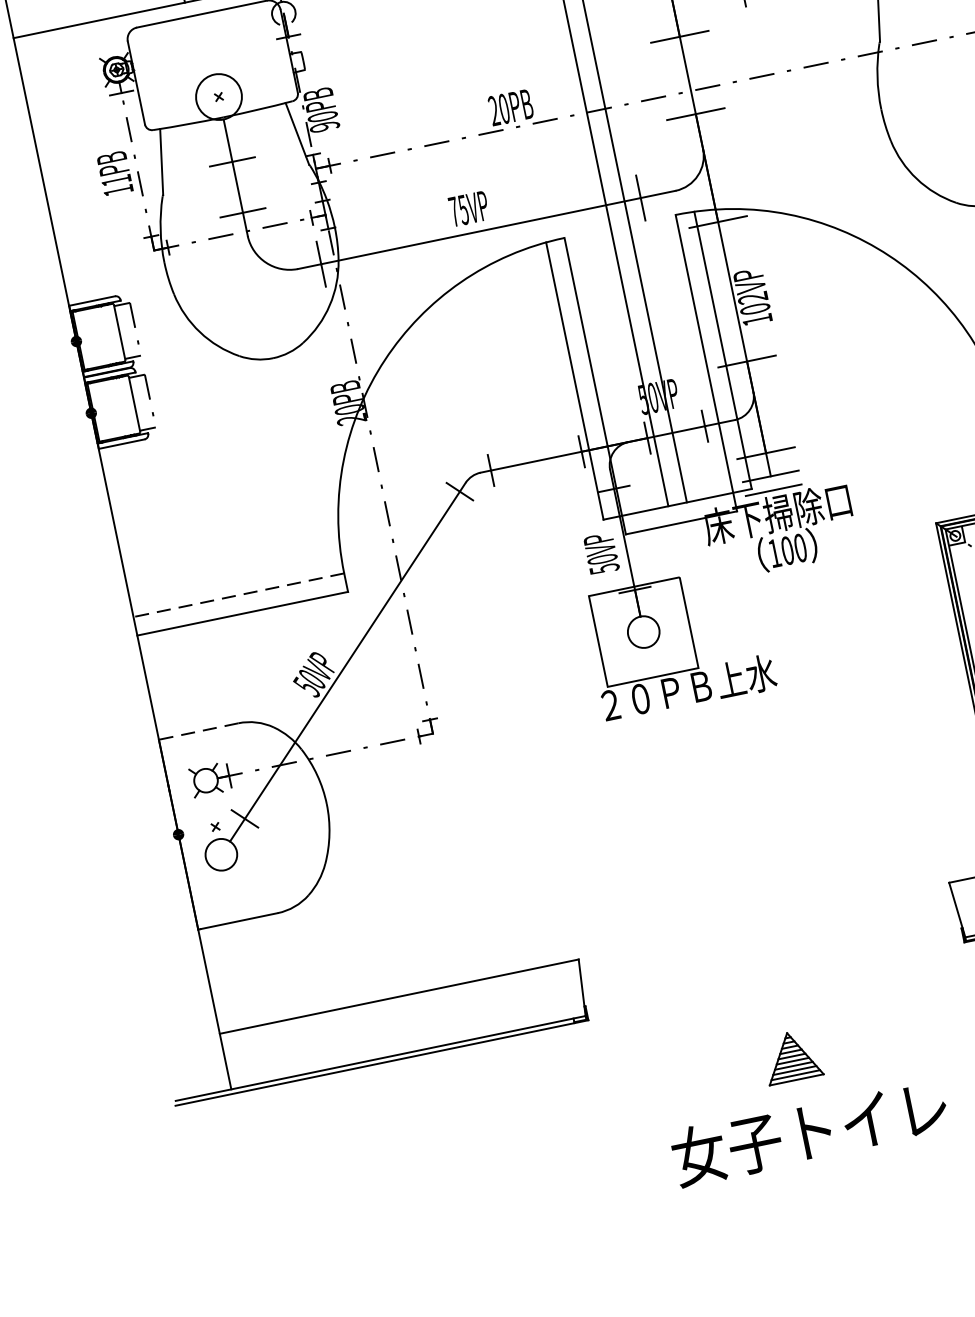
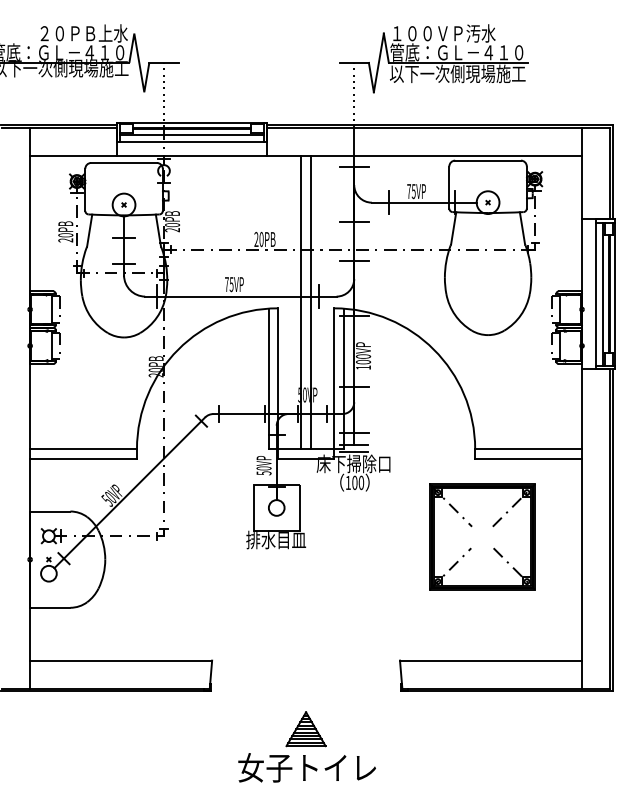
text: (326, 127) -> (173, 230), 90PB -> 20PB
text: (116, 185) -> (65, 237), 11PB -> 20PB
text: (752, 297) -> (363, 356), 102VP -> 100VP
line: (238, 595) -> (83, 449), dashed -> solid
text: (685, 688) -> (291, 539), ２０ＰＢ上水 -> 排水目皿
line: (197, 731) -> (49, 511), dashed -> solid
part: (790, 1057) -> (305, 729), size x1.43

